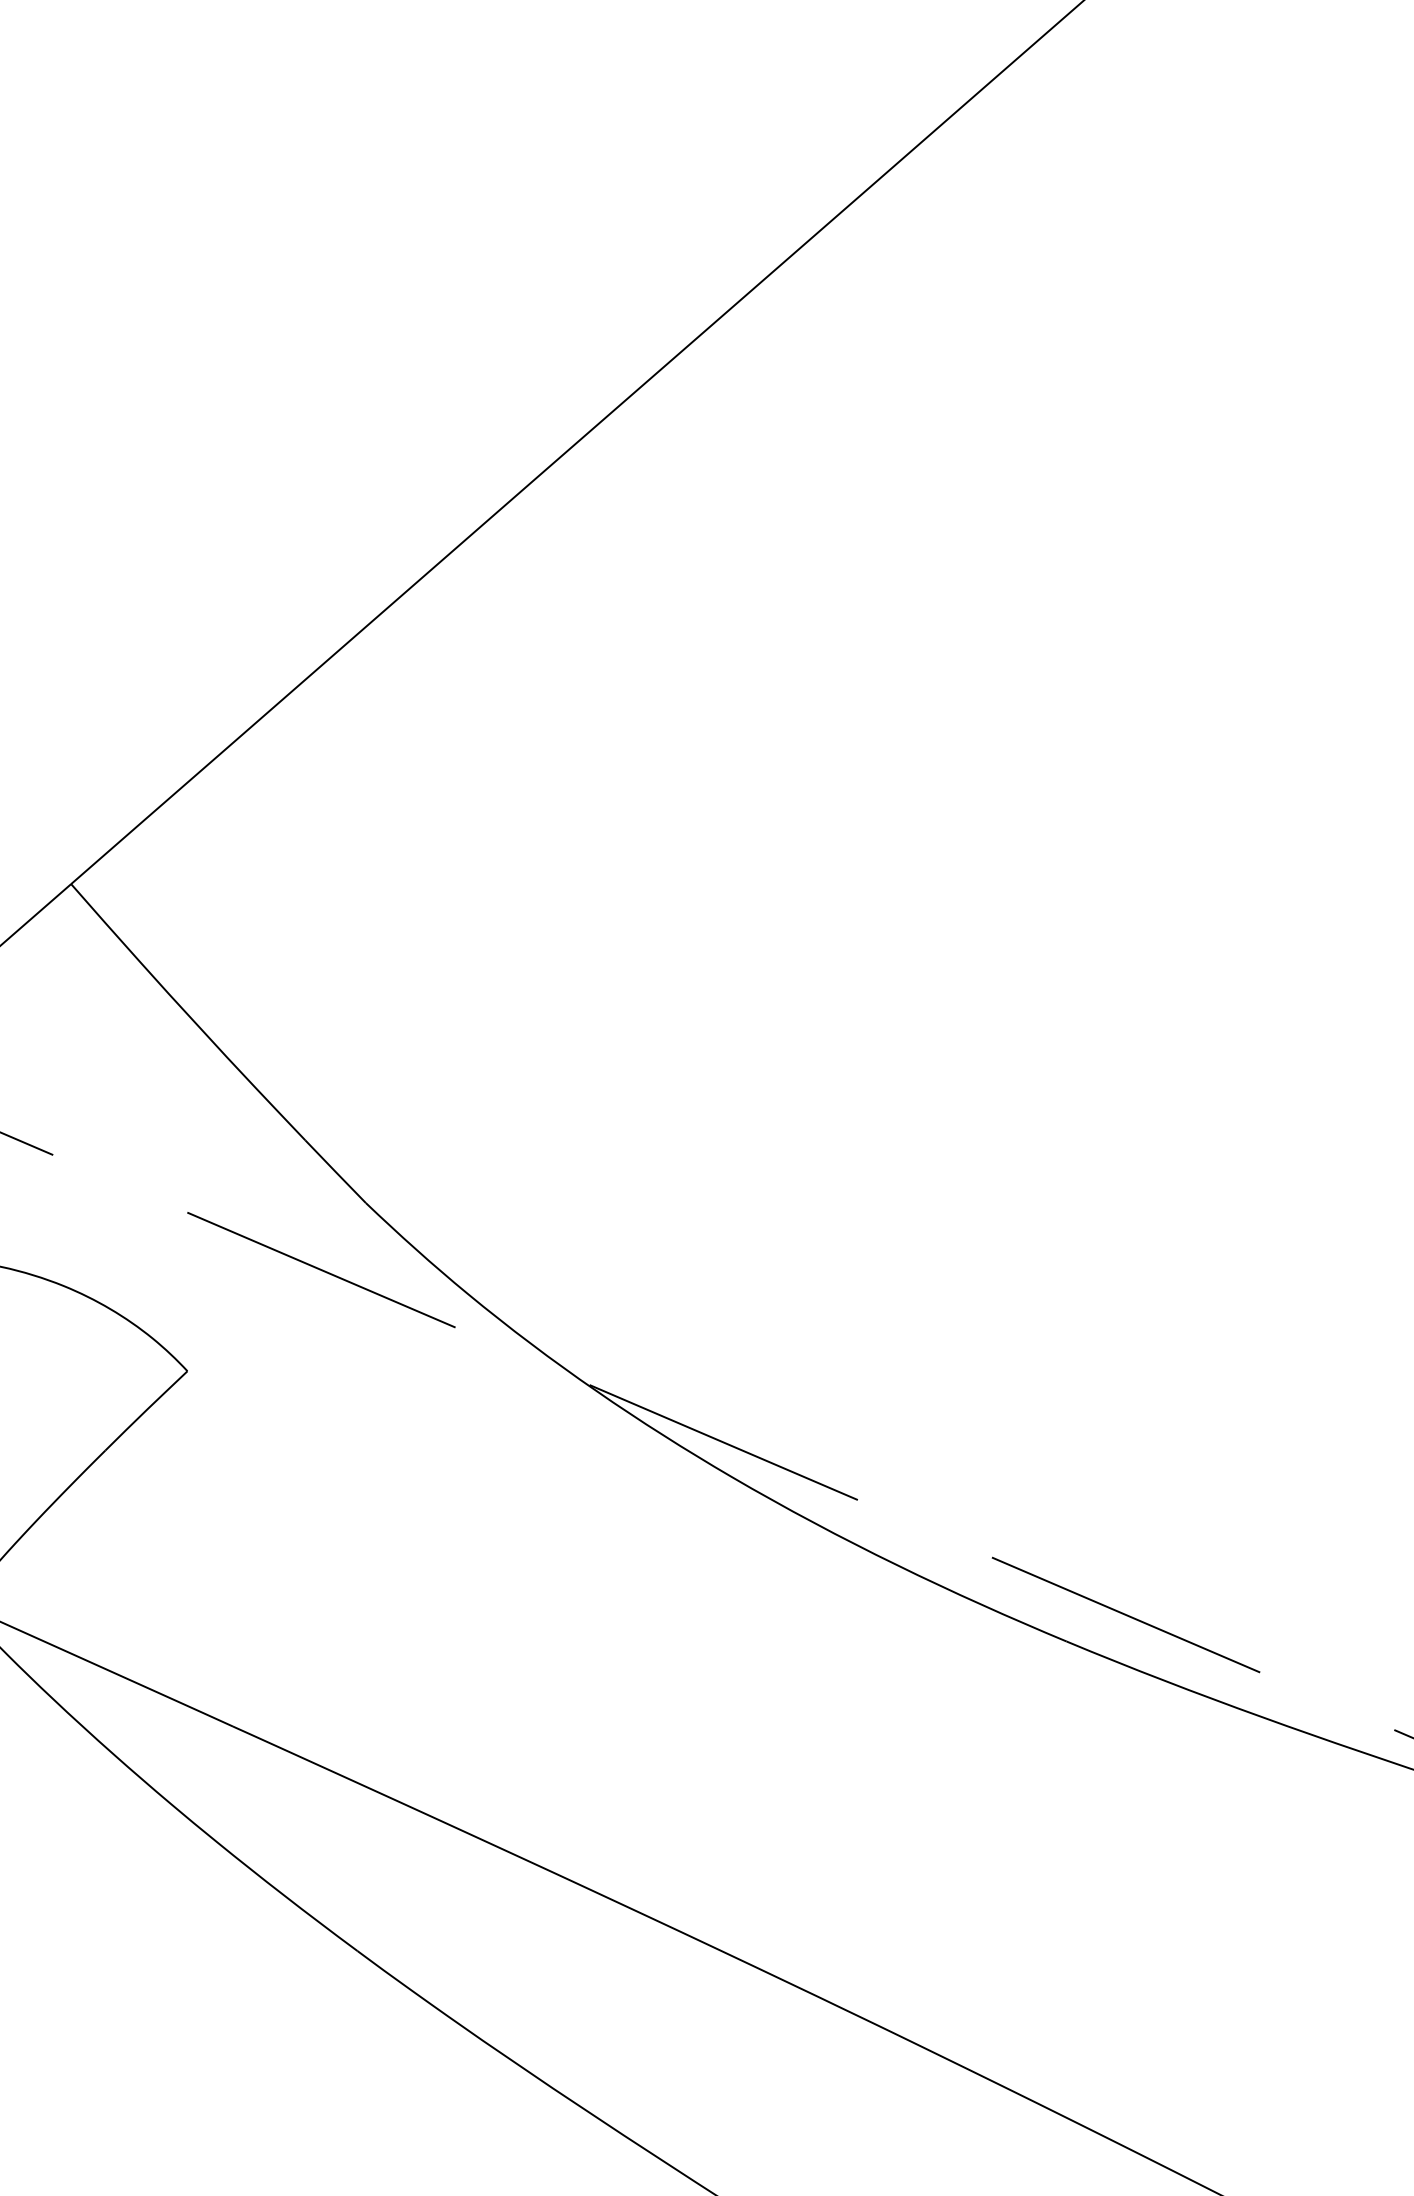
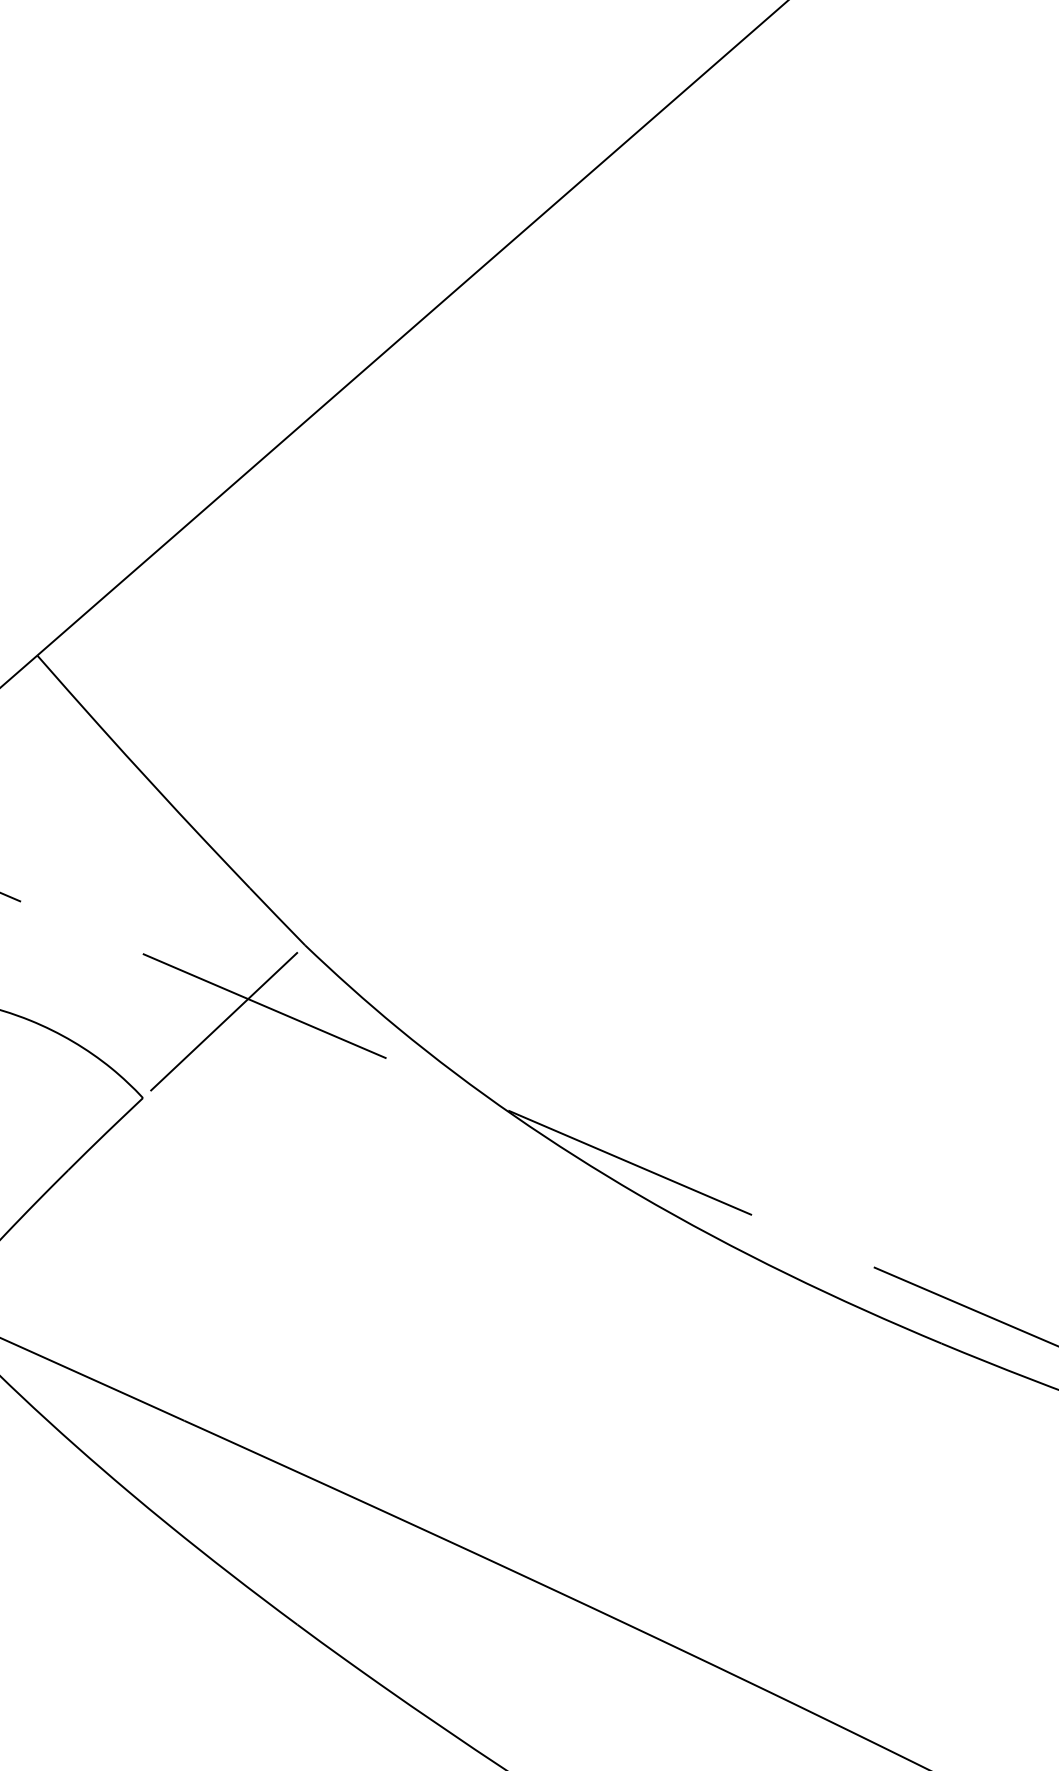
line: (276, 1286) -> (223, 1021), added

